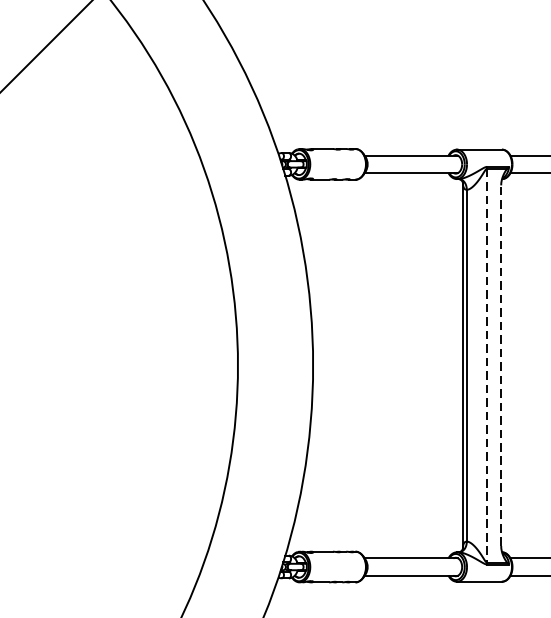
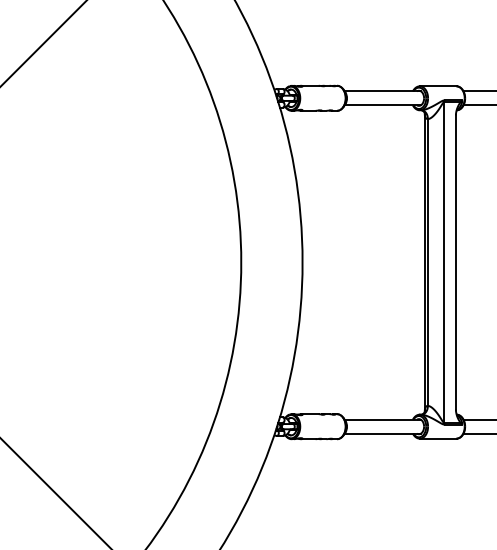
line: (487, 365) -> (444, 262), dashed -> solid
line: (500, 365) -> (455, 262), dashed -> solid

